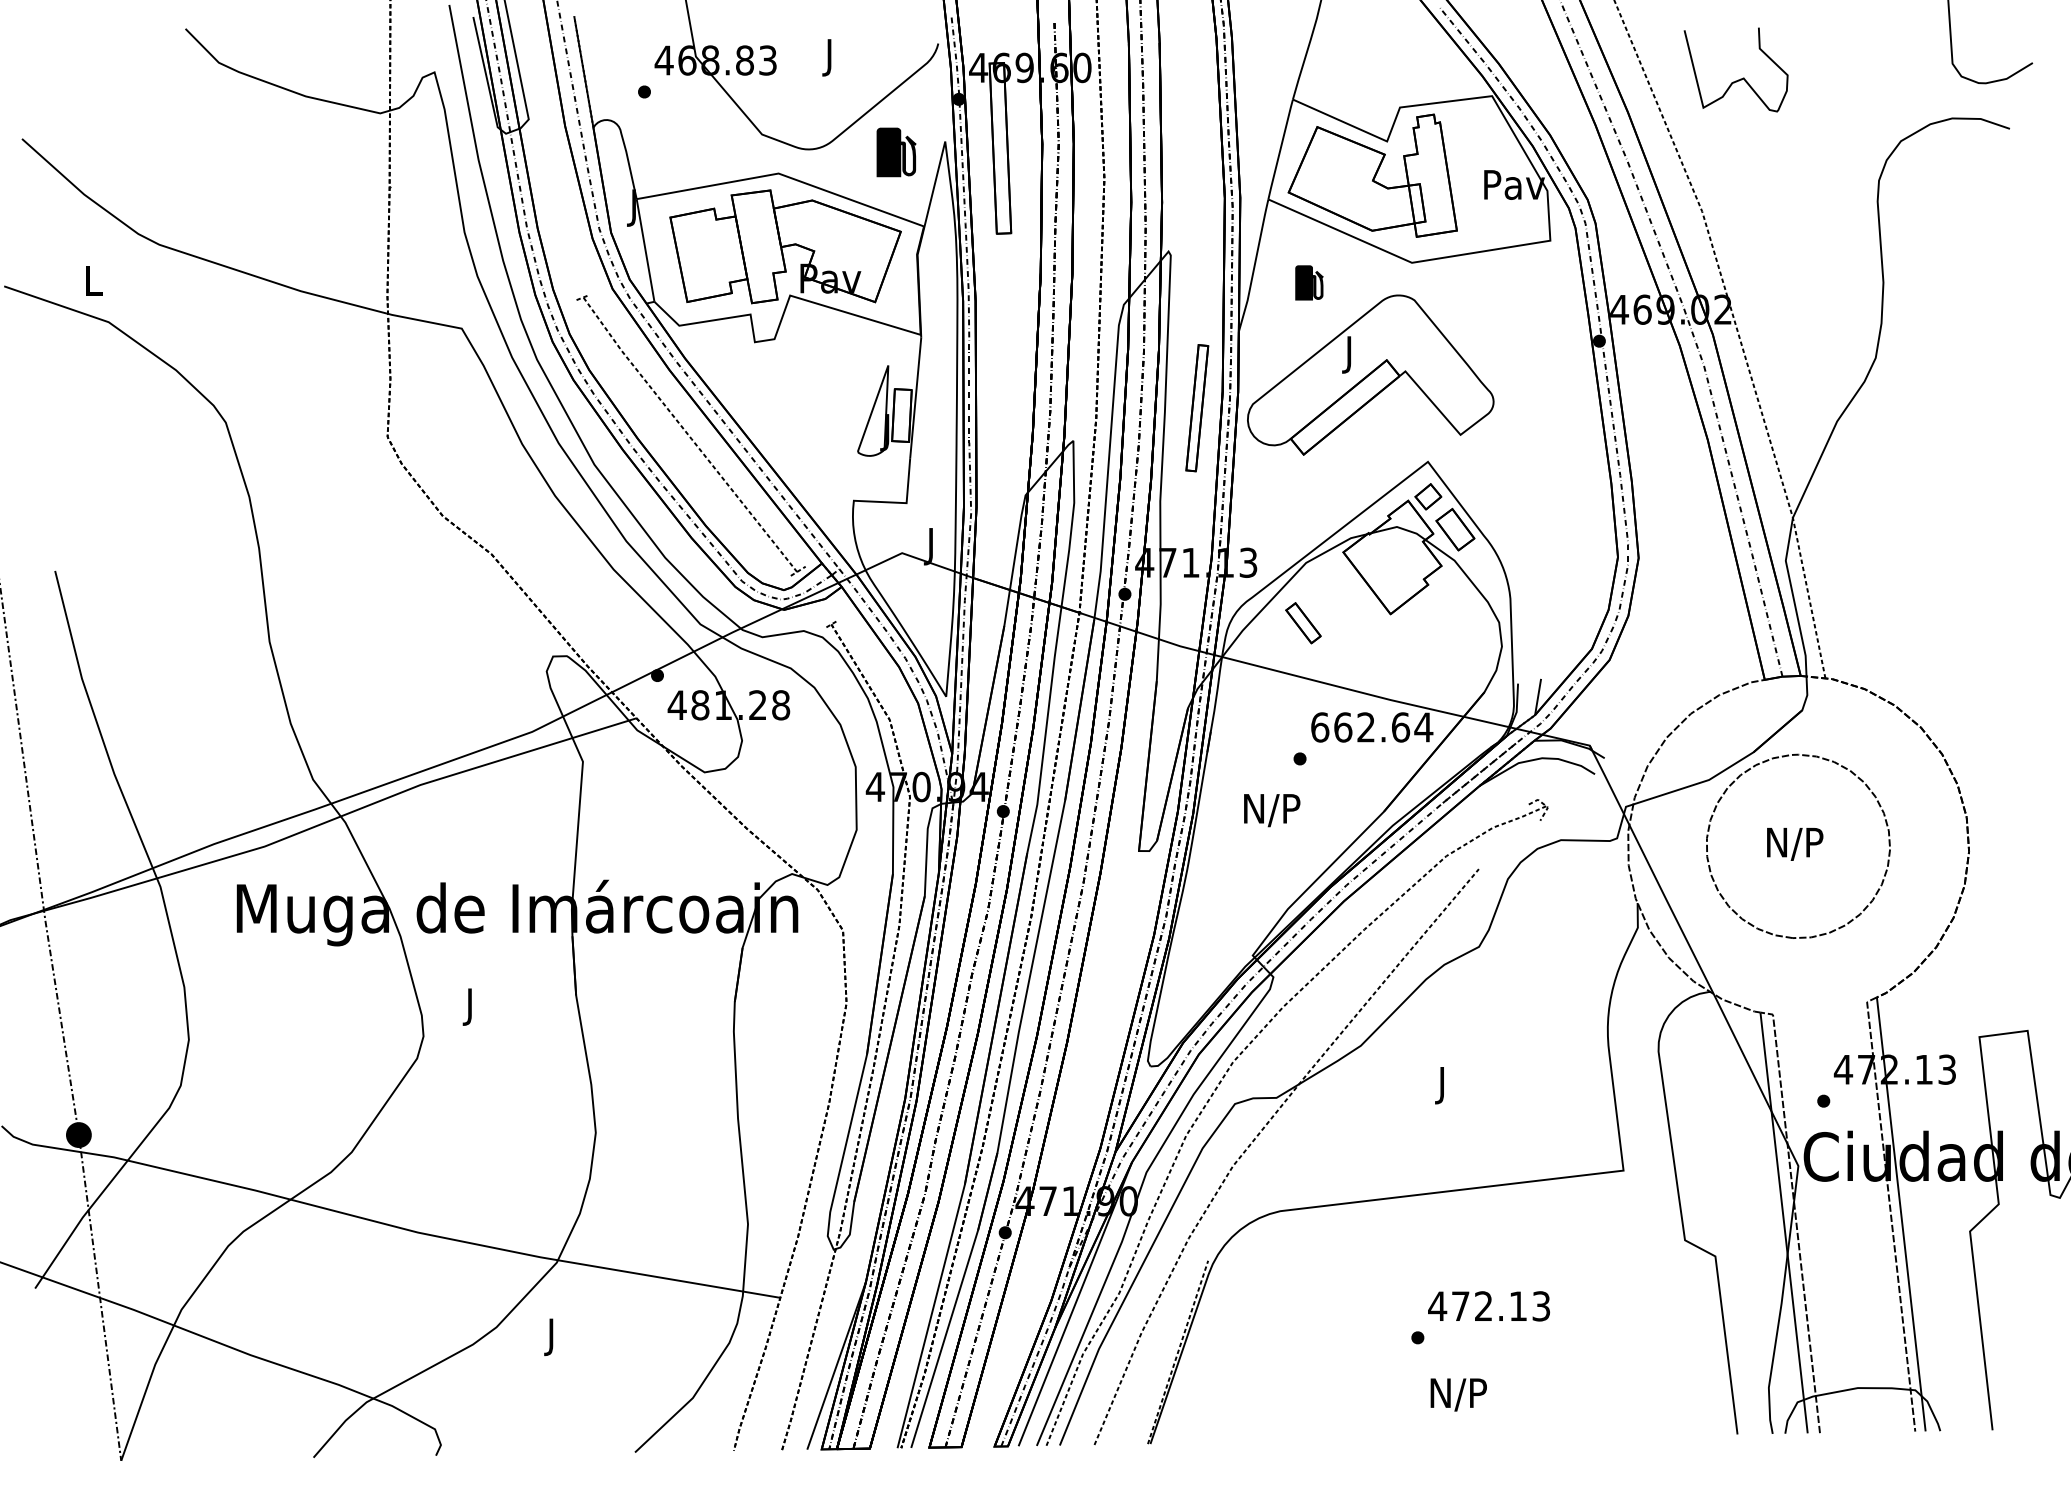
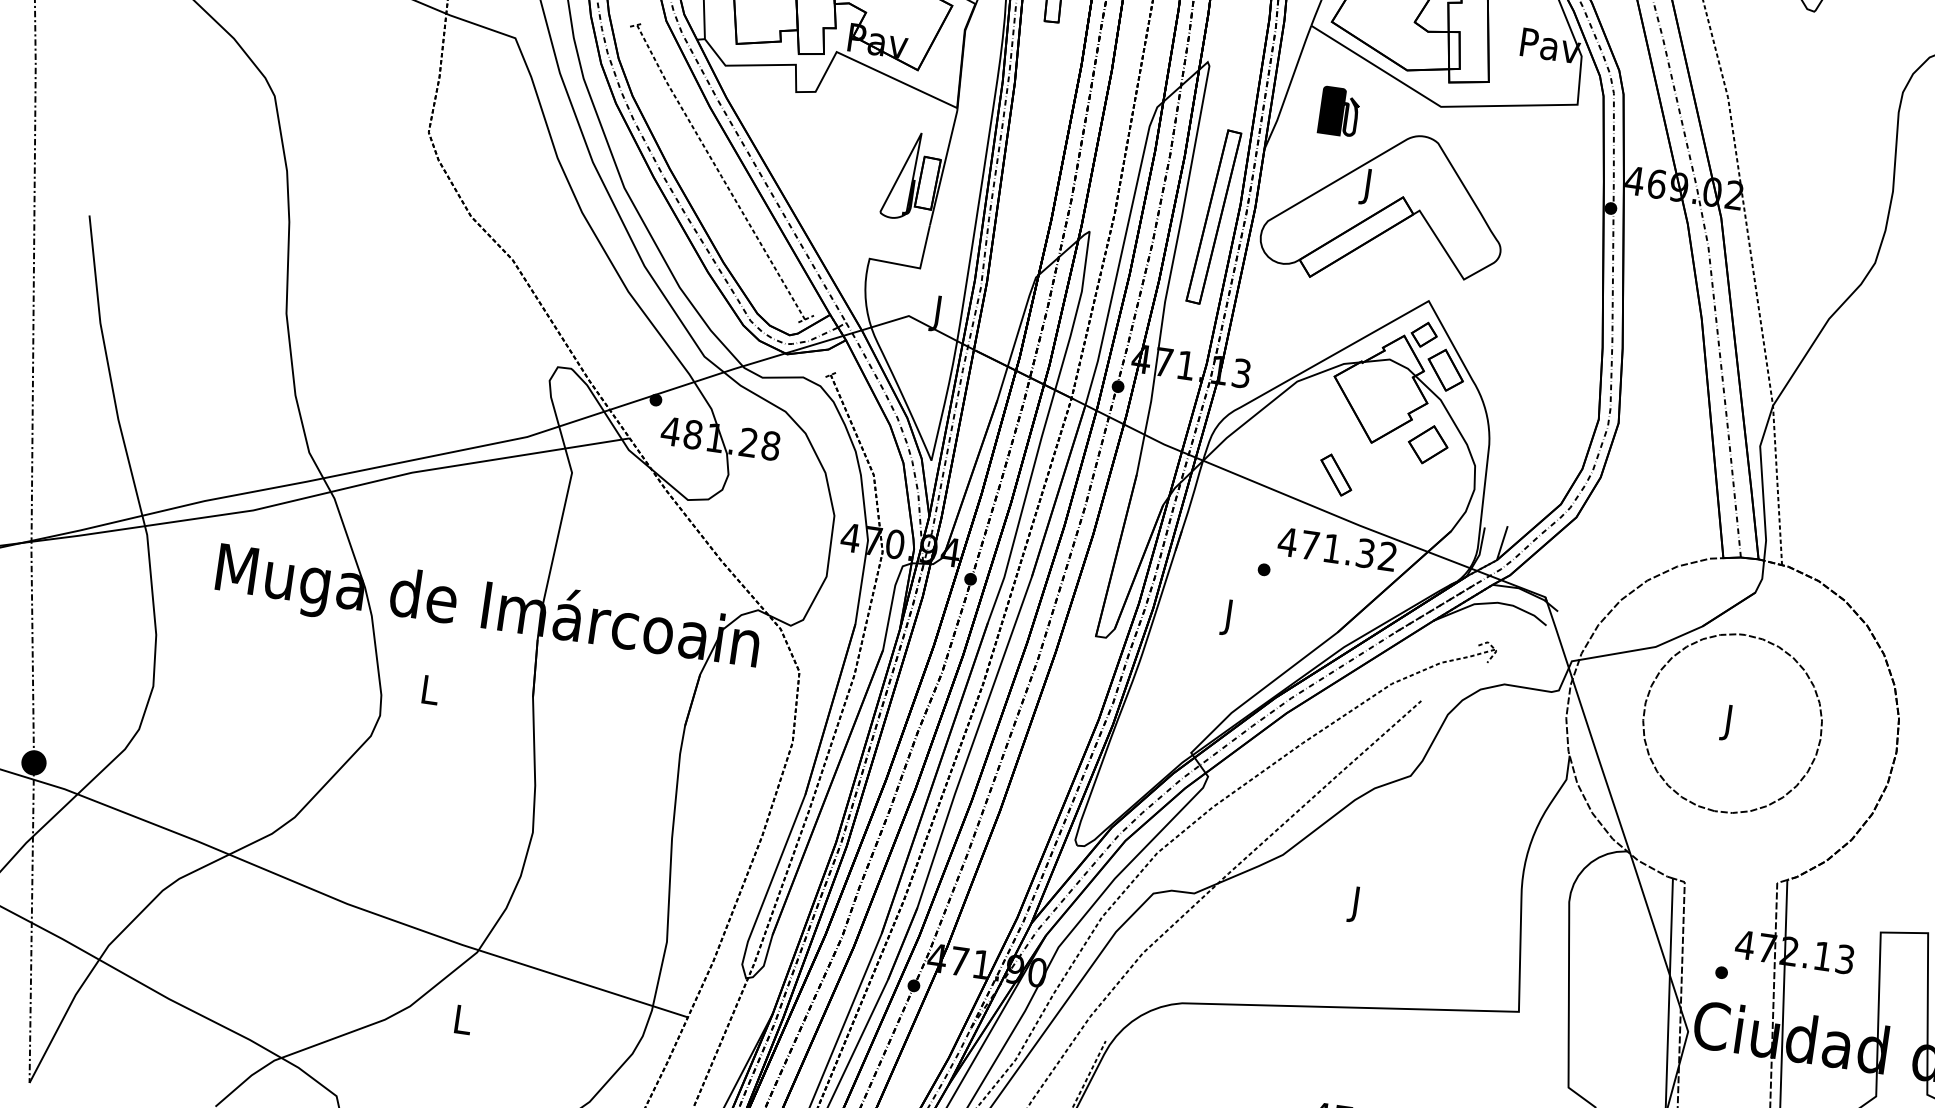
part: (1309, 282) -> (1339, 111), size x1.43
part: (1196, 408) -> (1212, 217), size x1.43
part: (1448, 607) -> (1428, 444), added
part: (1303, 623) -> (1336, 475), moved
text: (1371, 727) -> (1337, 549), 662.64 -> 471.32
text: (1272, 812) -> (1230, 617), N/P -> J
text: (1795, 846) -> (1729, 723), N/P -> J
text: (470, 1006) -> (429, 693), J -> L
text: (552, 1337) -> (462, 1023), J -> L

